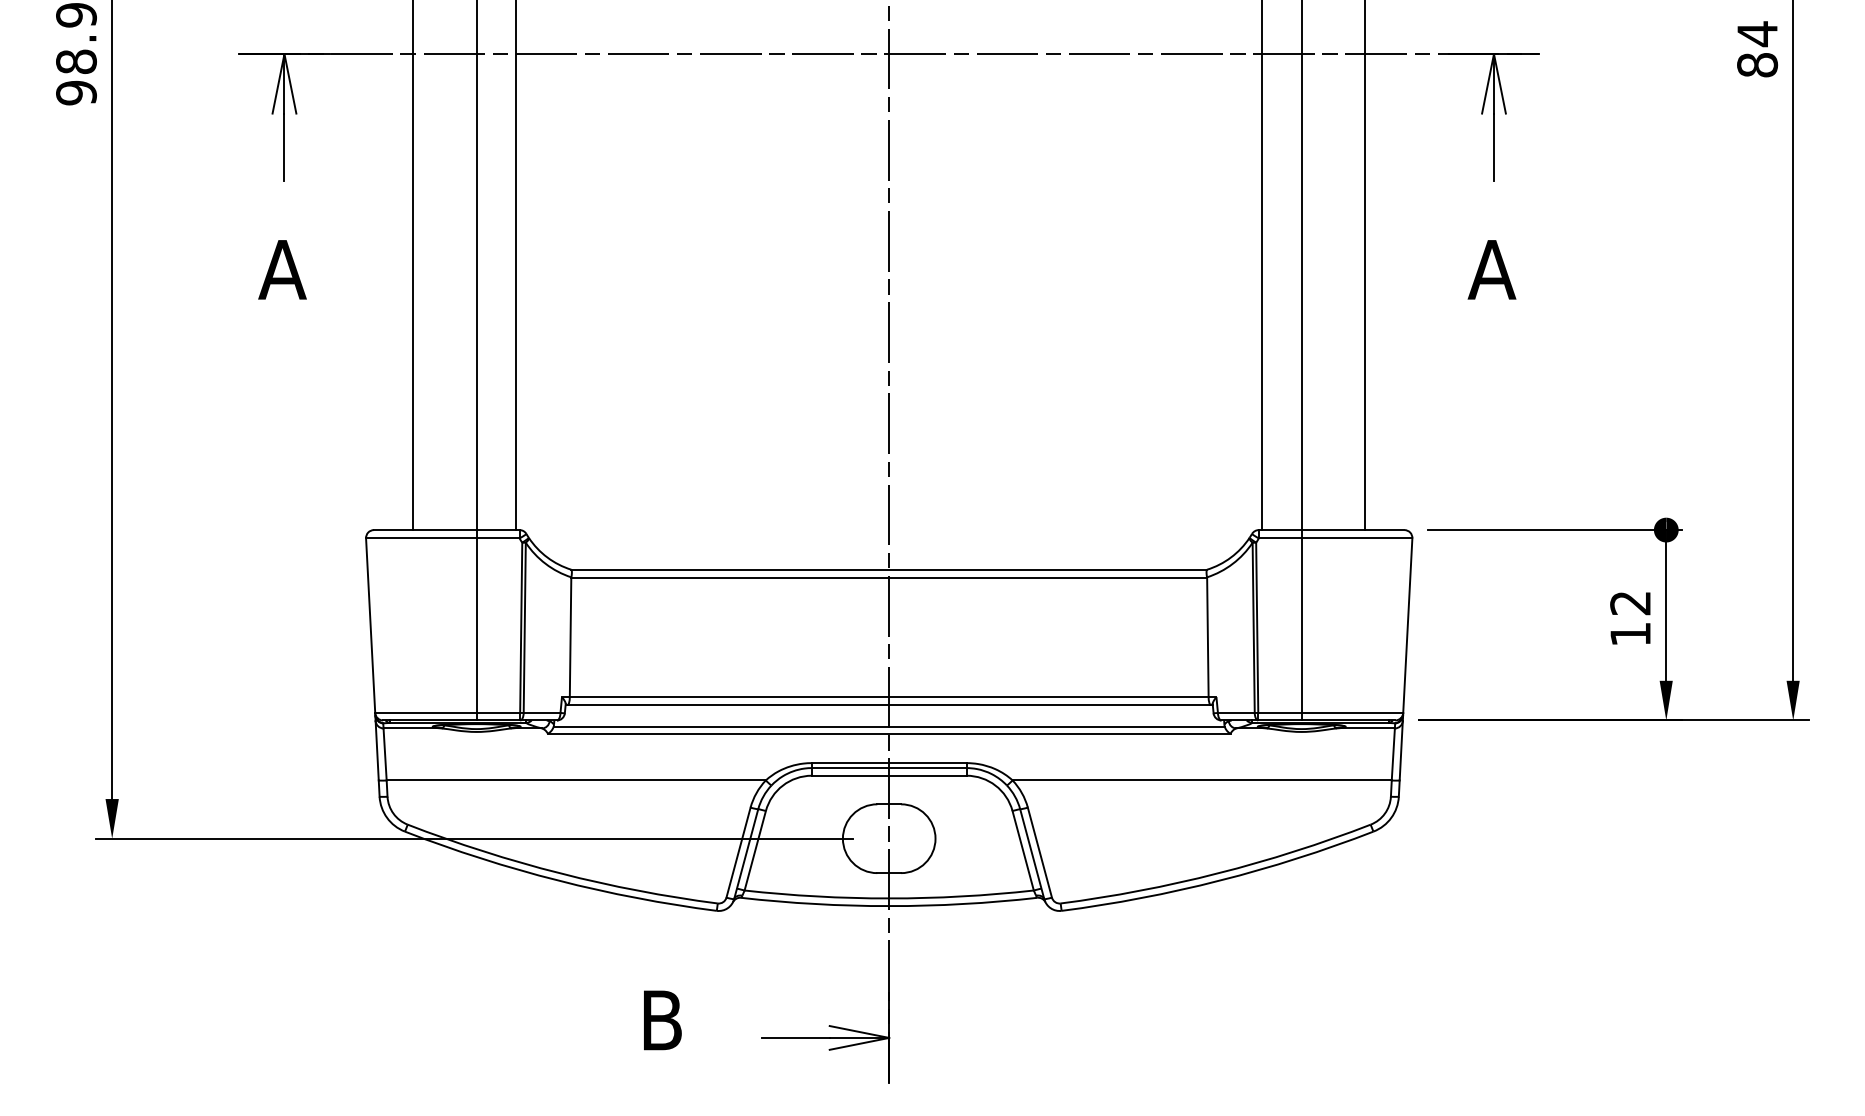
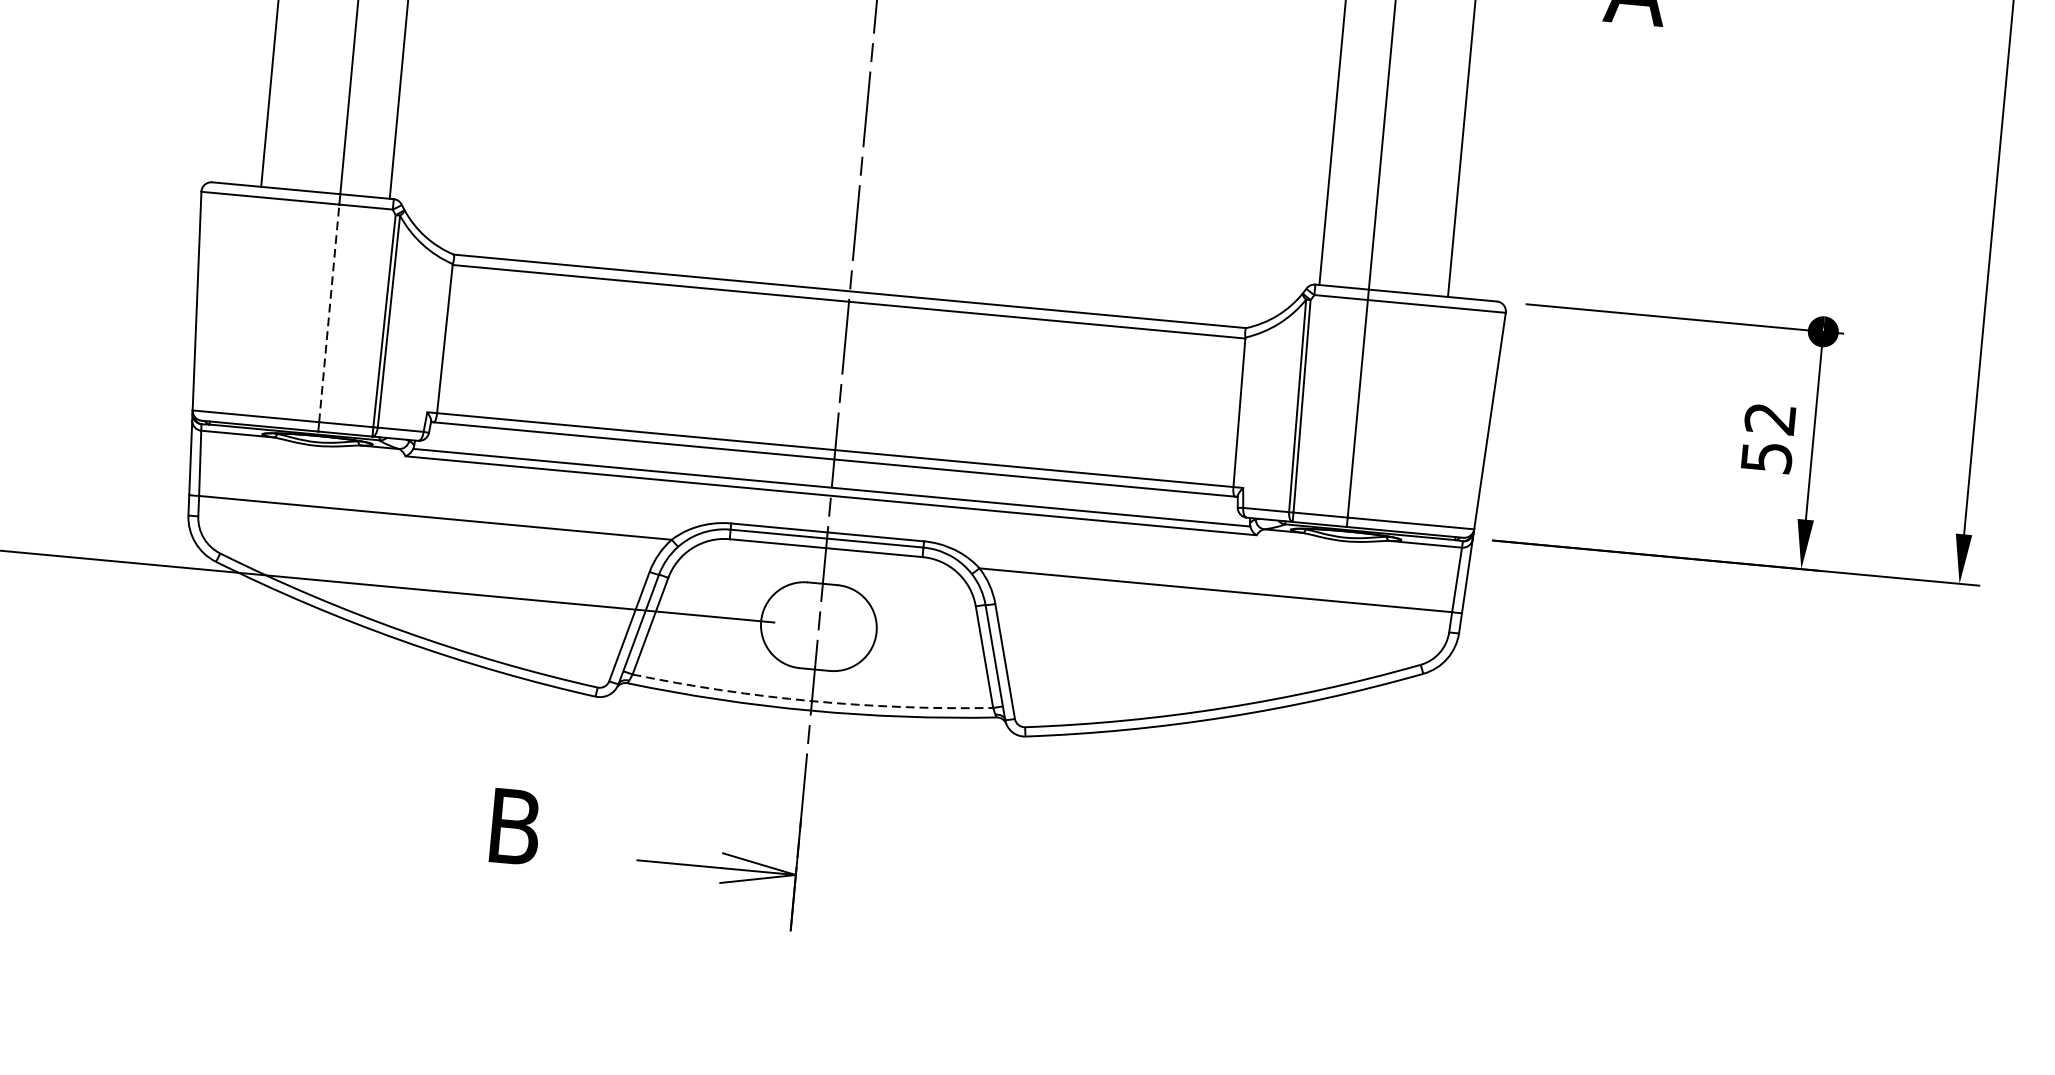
line: (476, 625) -> (329, 313), solid -> dashed
text: (1630, 634) -> (1766, 457), 12 -> 52
arc: (889, 898) -> (812, 701), solid -> dashed

